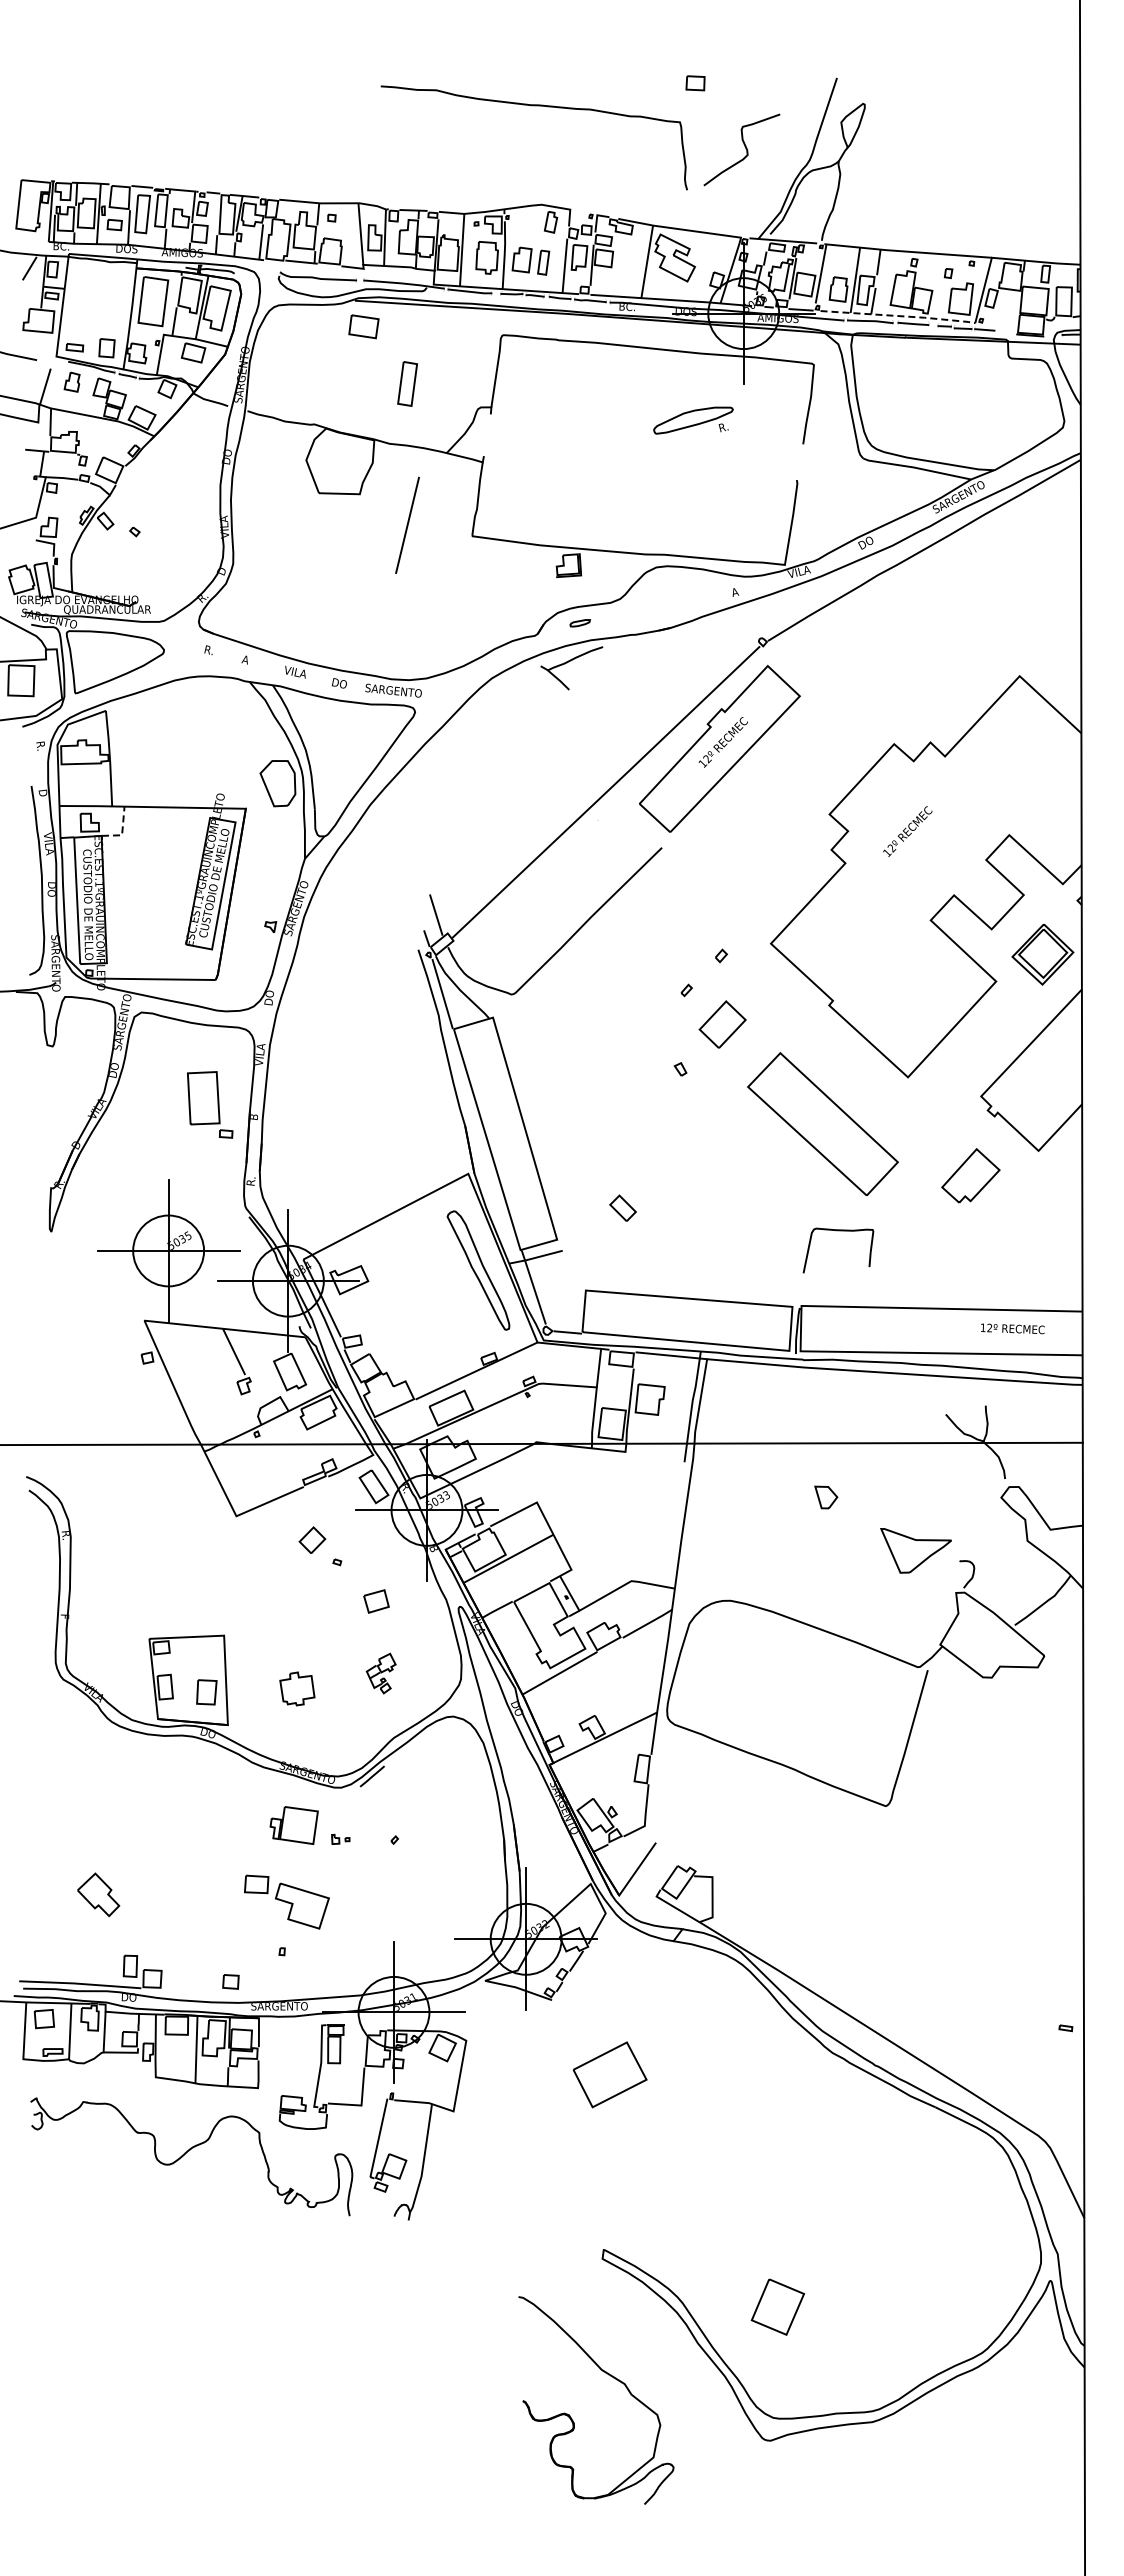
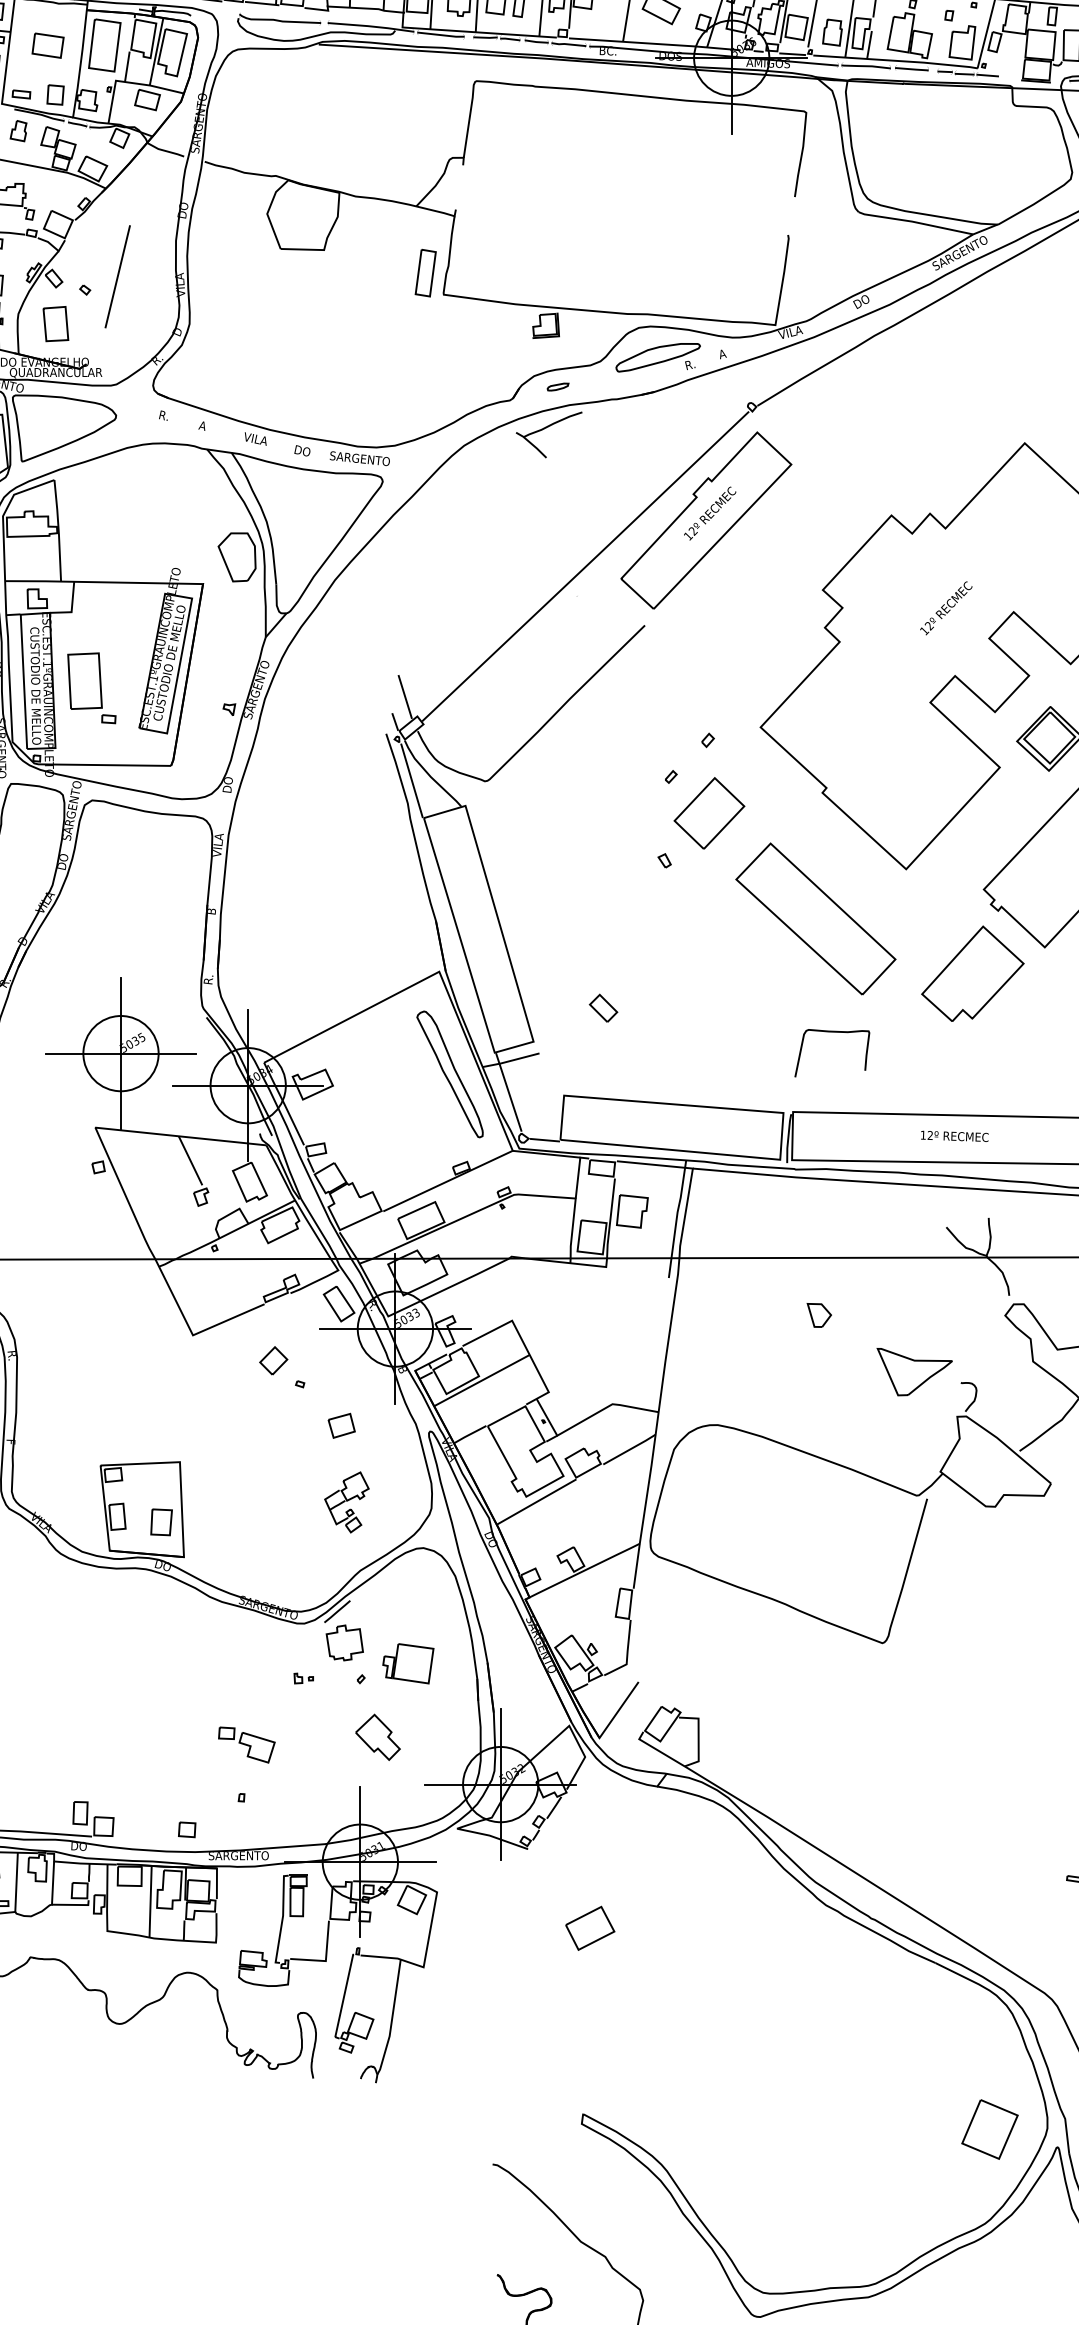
line: (899, 316) -> (897, 61), dashed -> solid
part: (363, 326) -> (47, 45), moved
part: (407, 383) -> (425, 272), moved
part: (693, 420) -> (658, 357), moved
line: (407, 524) -> (117, 275), moved
part: (106, 563) -> (55, 323), added
line: (122, 831) -> (72, 608), dashed -> solid
text: (907, 831) -> (945, 608), moved
part: (722, 1024) -> (709, 813), size x1.43
part: (210, 1104) -> (92, 687), moved
part: (970, 1175) -> (972, 973), size x1.67
text: (1012, 1328) -> (954, 1135), moved
part: (380, 1673) -> (346, 1502), size x1.43
part: (297, 1688) -> (344, 1642), moved
part: (293, 1825) -> (407, 1663), moved
part: (98, 1894) -> (377, 1736), moved
part: (287, 1901) -> (247, 1744), size x0.62
part: (610, 2074) -> (590, 1928), size x0.62
part: (777, 2306) -> (989, 2128), moved

